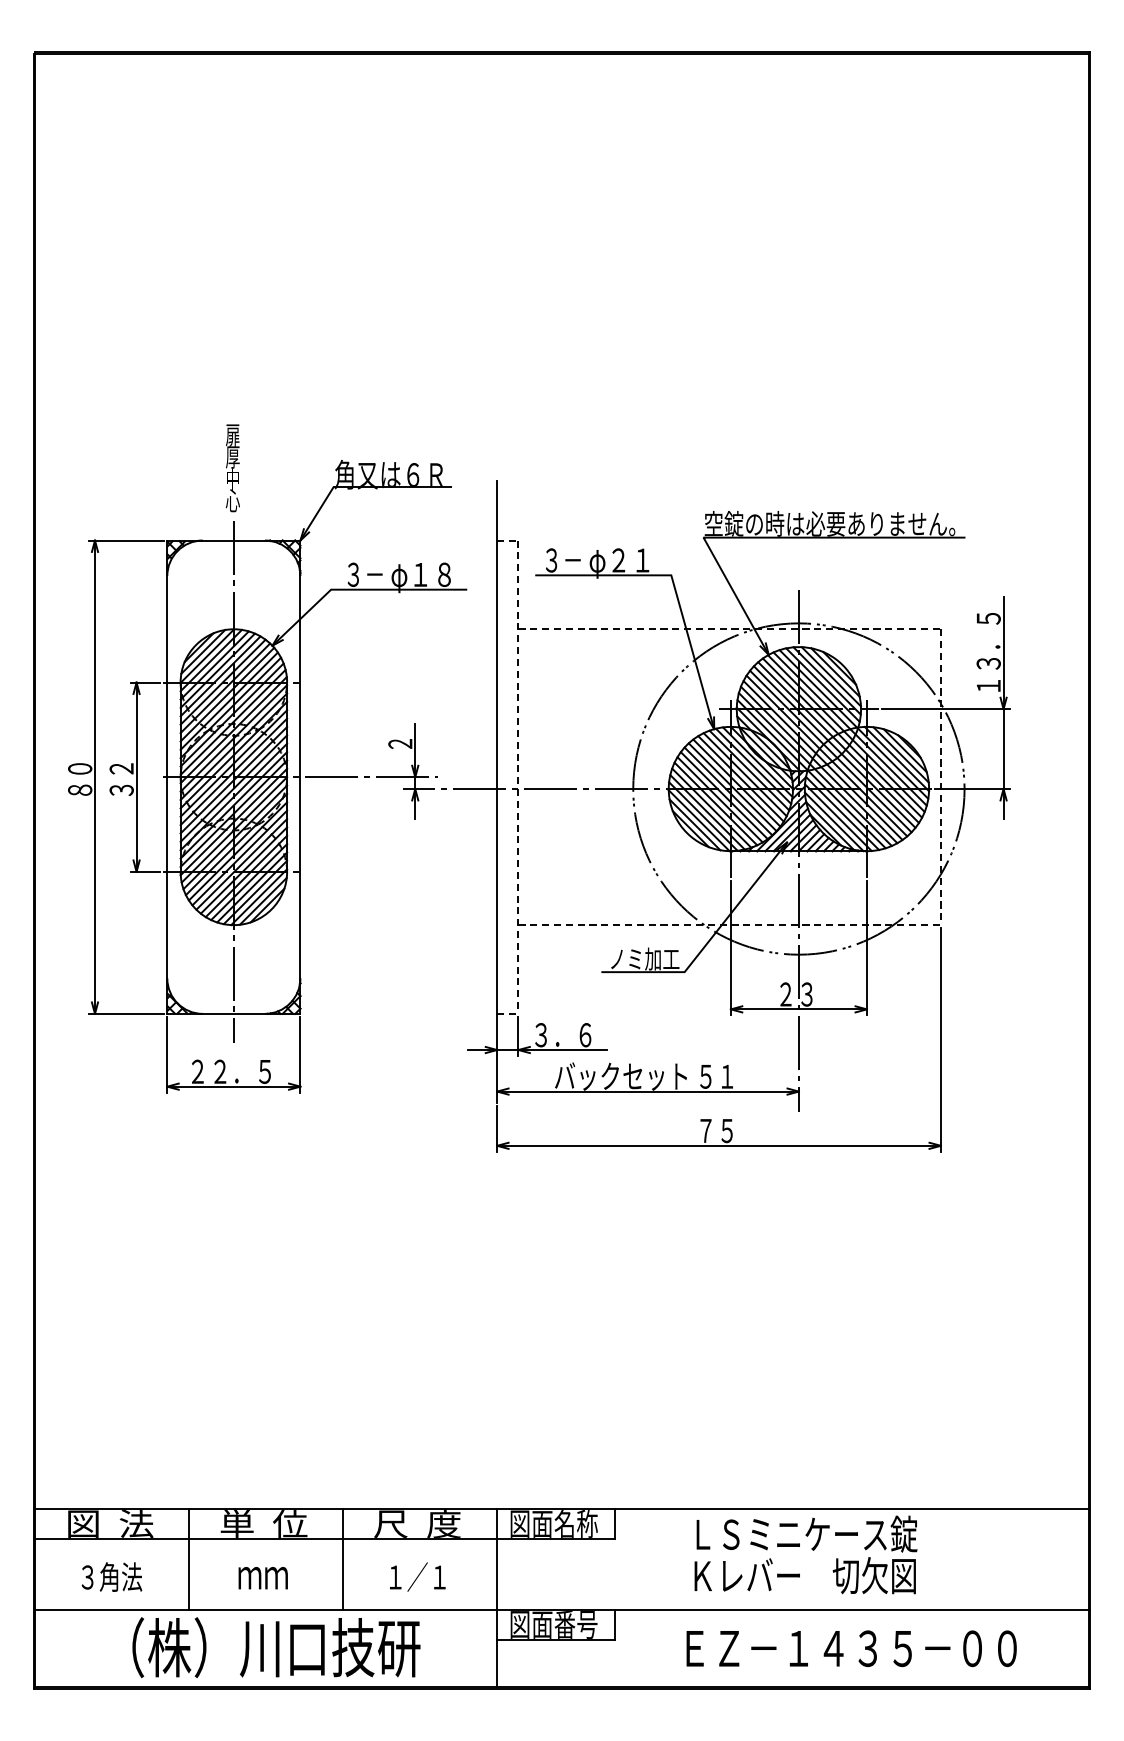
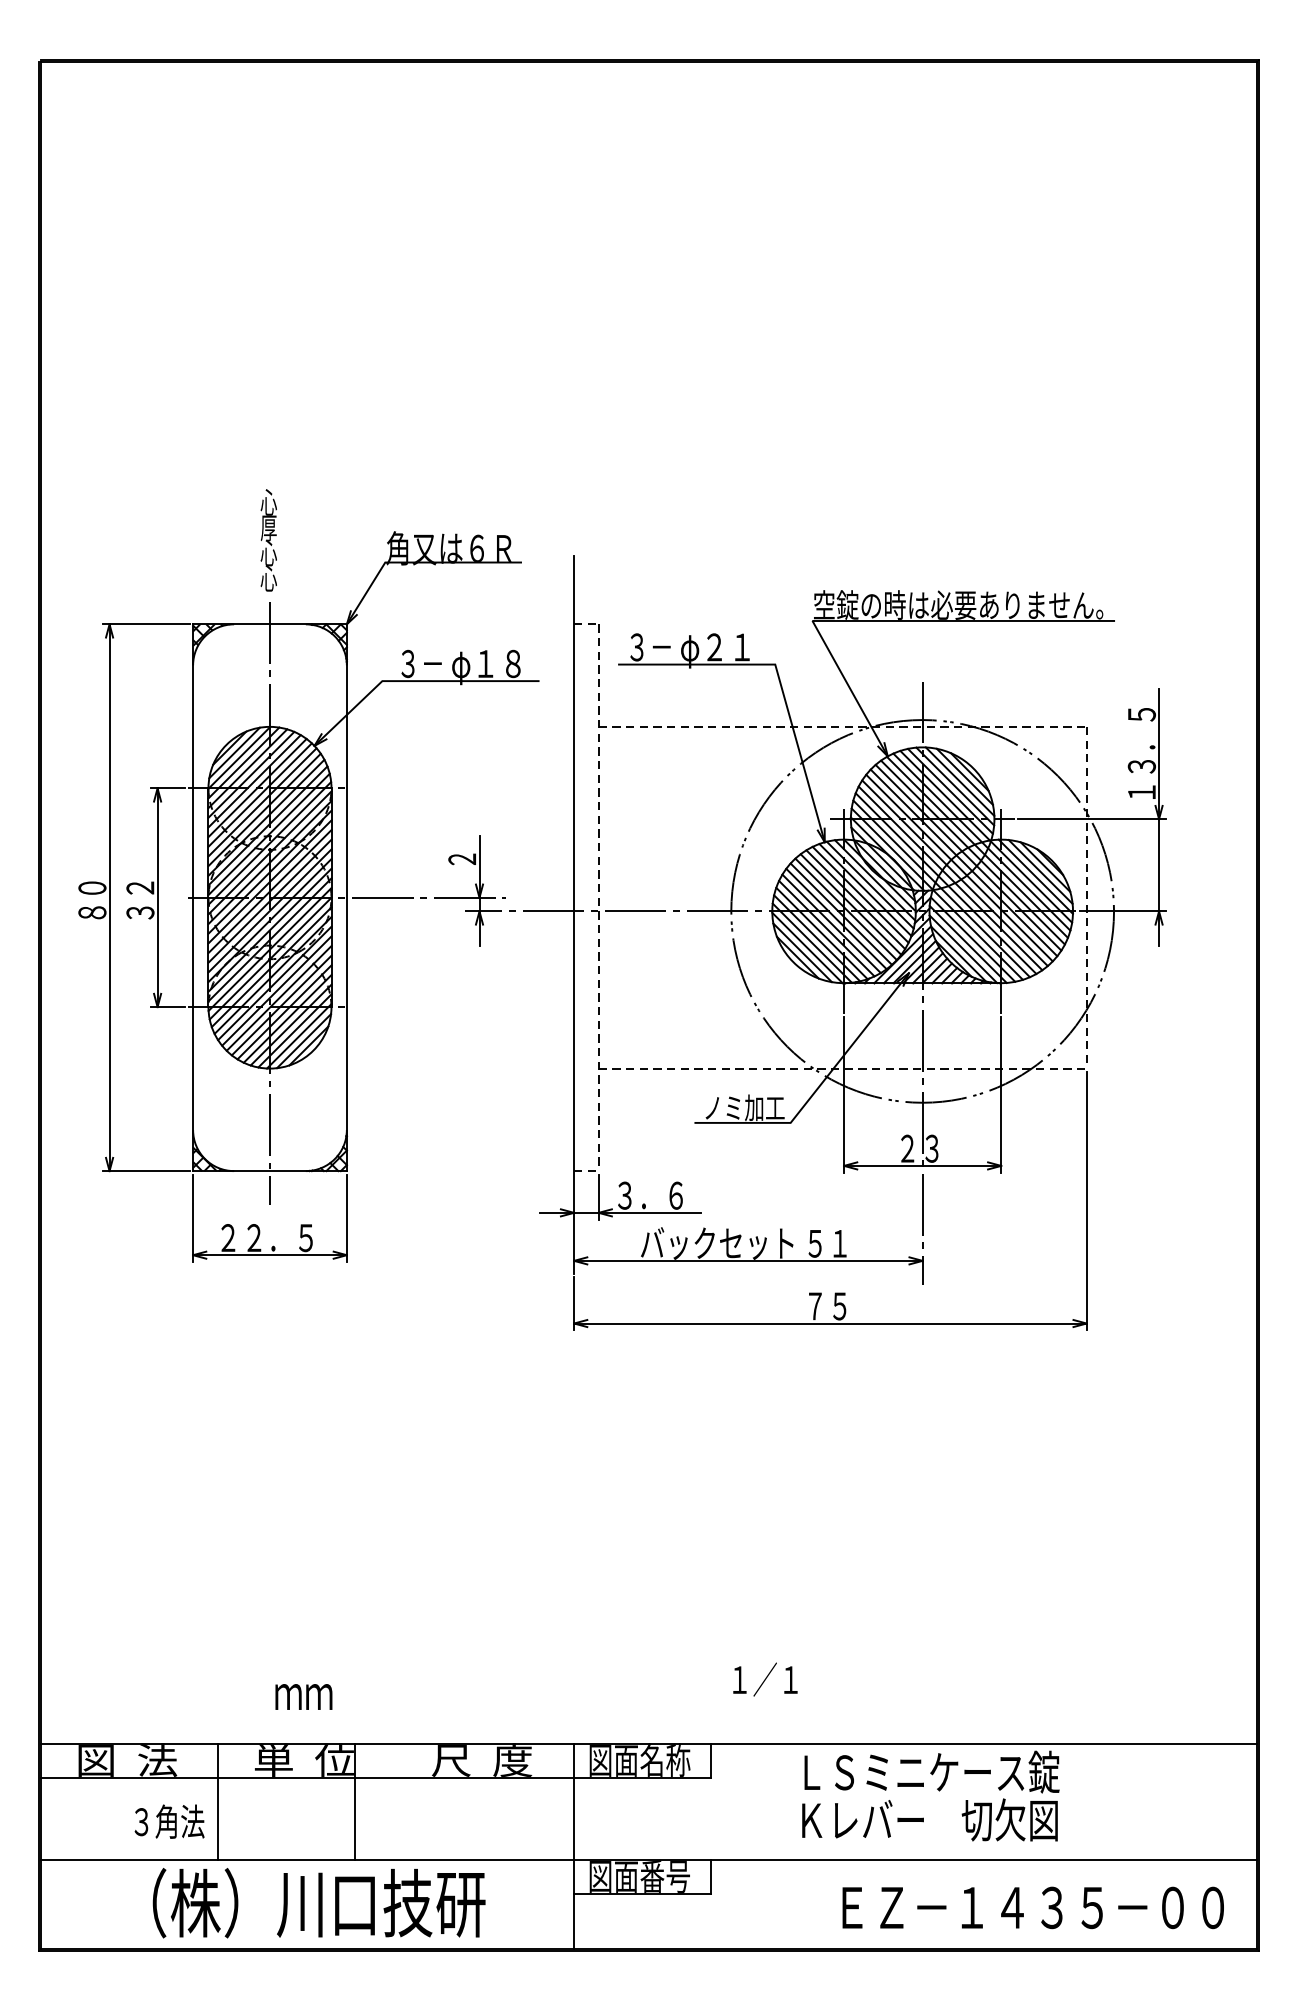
text: (232, 434) -> (268, 501), 扉 -> 心
text: (232, 478) -> (268, 552), 中 -> 心
line: (343, 1559) -> (355, 1801), moved
text: (111, 1576) -> (169, 1821), moved
text: (417, 1576) -> (765, 1678), moved
text: (262, 1578) -> (303, 1697), moved
text: (851, 1648) -> (1033, 1907), moved

